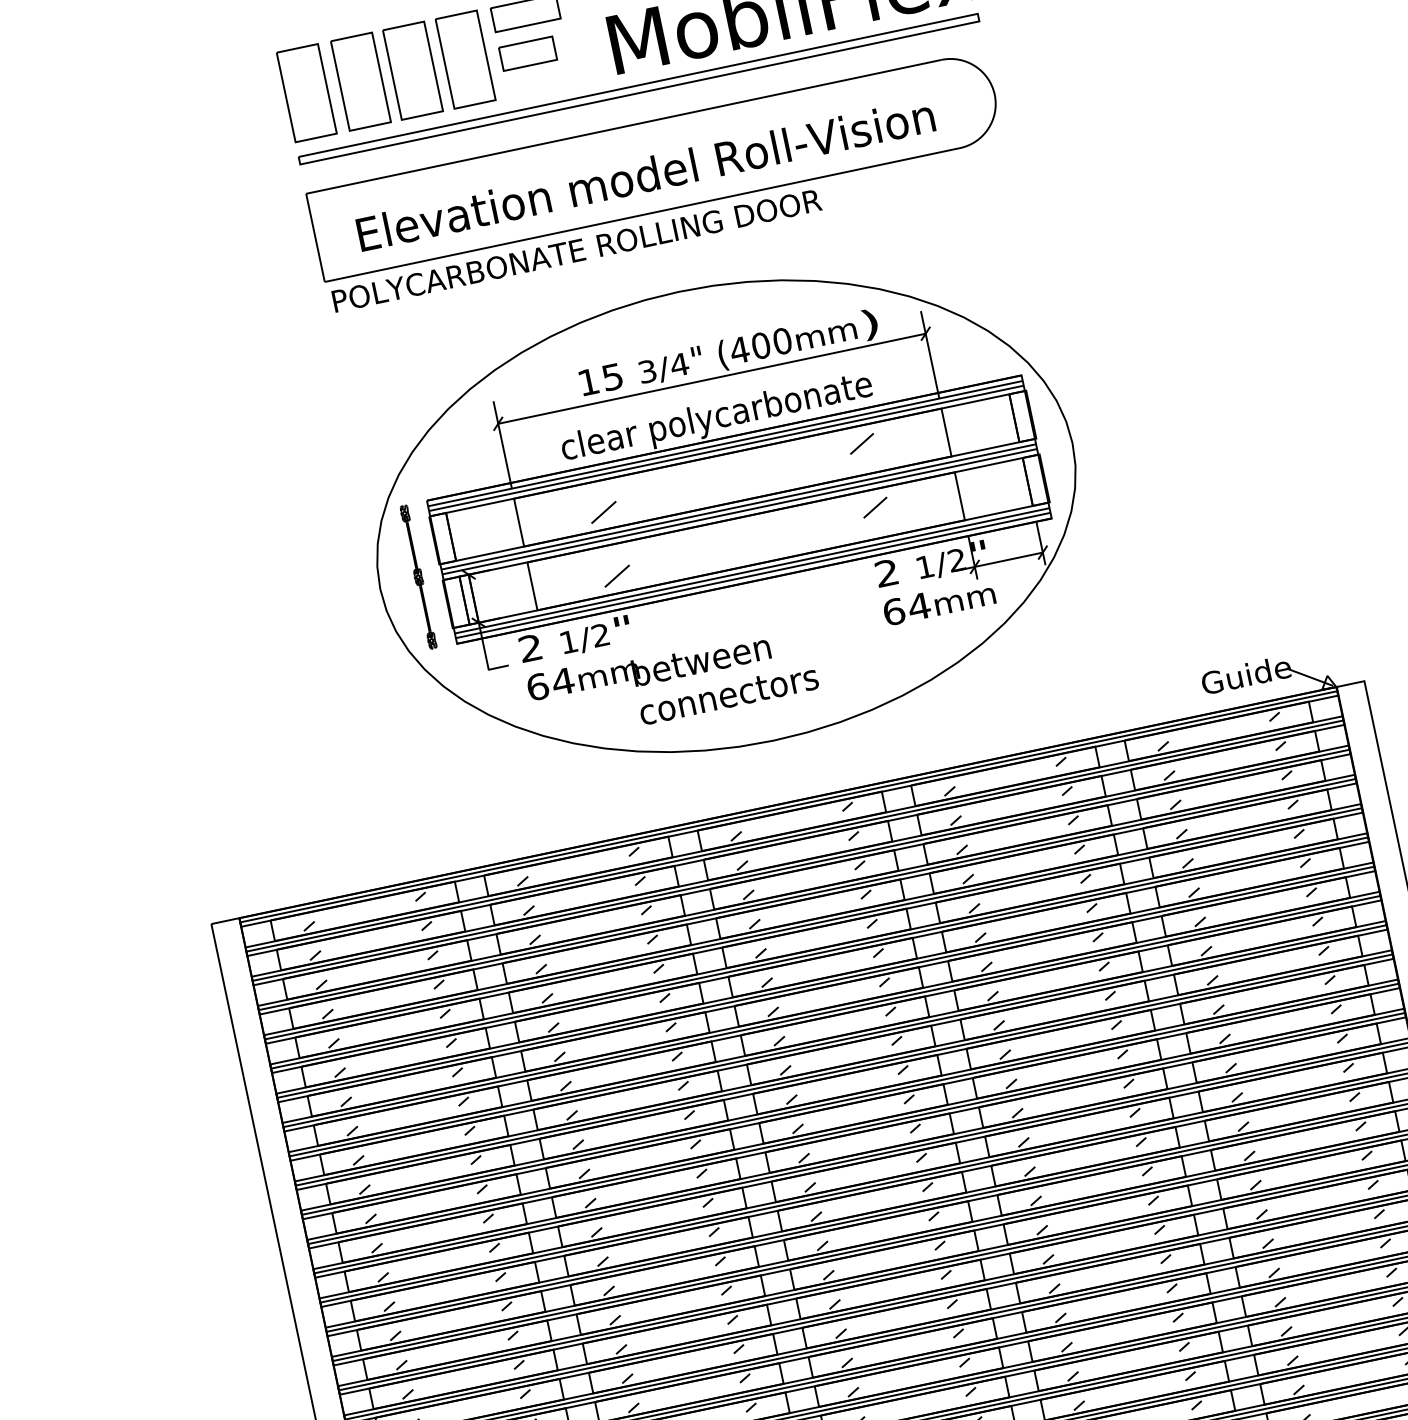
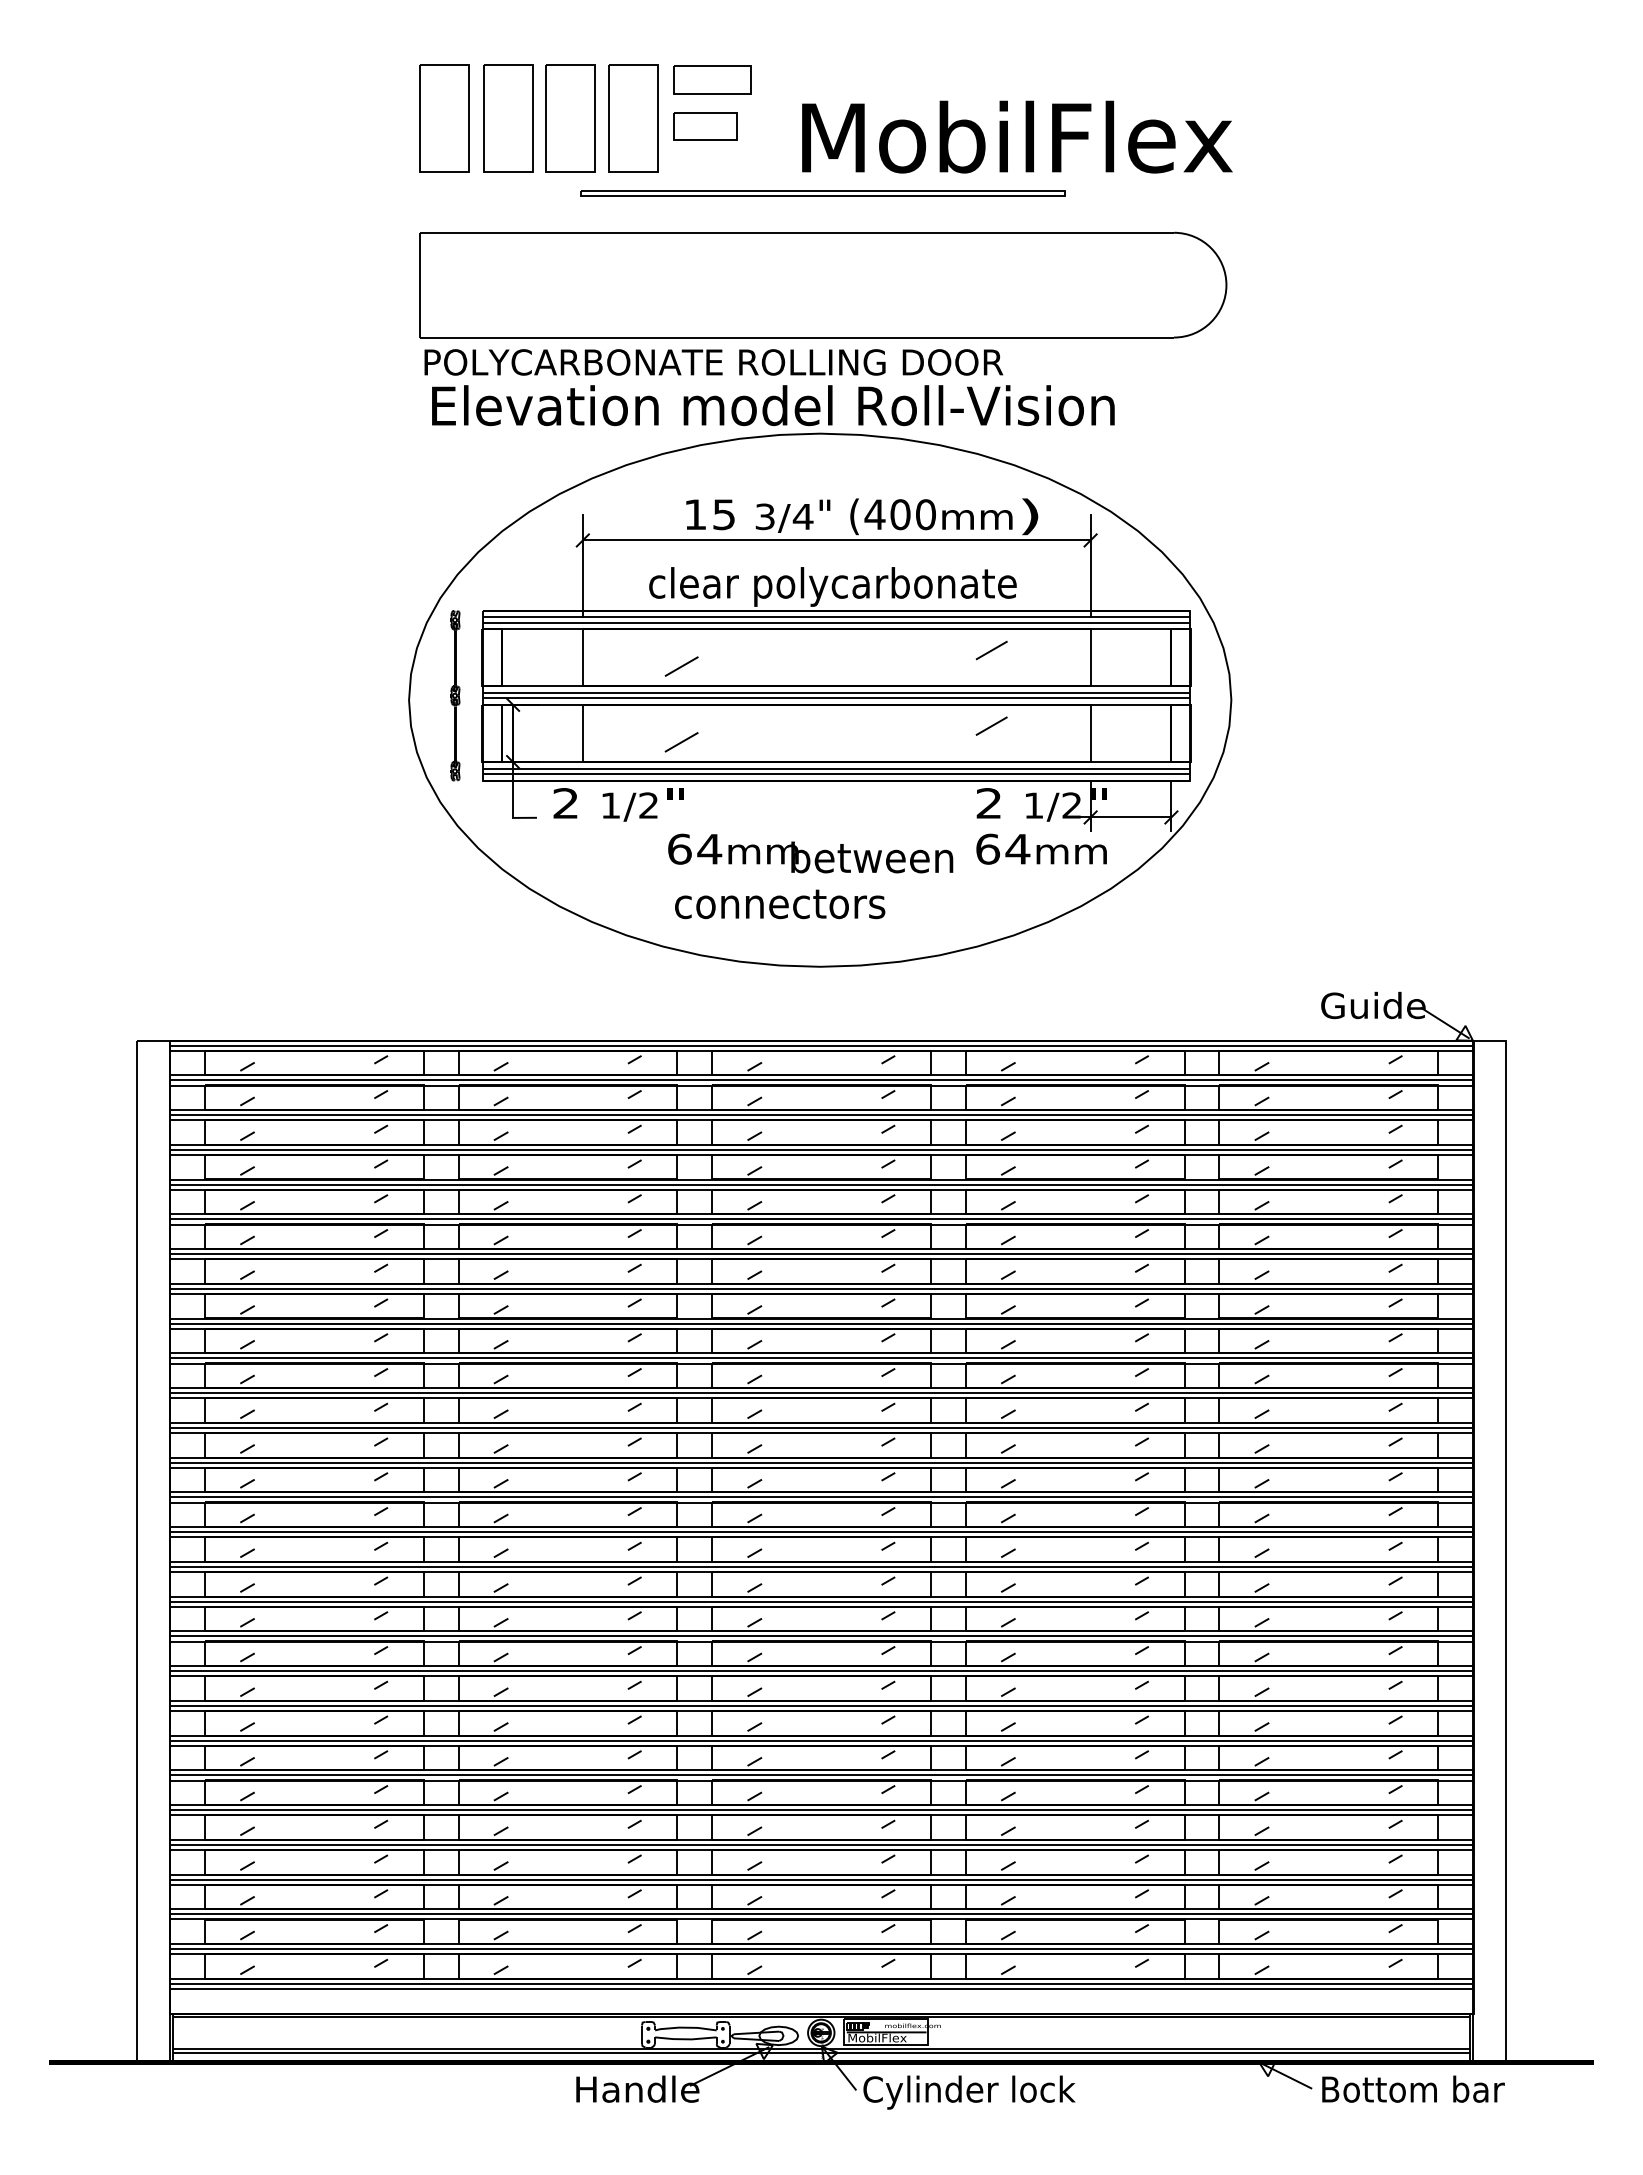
part: (639, 89) -> (823, 193), size x0.6
text: (645, 174) -> (773, 405), moved
text: (648, 667) -> (810, 853), moved

